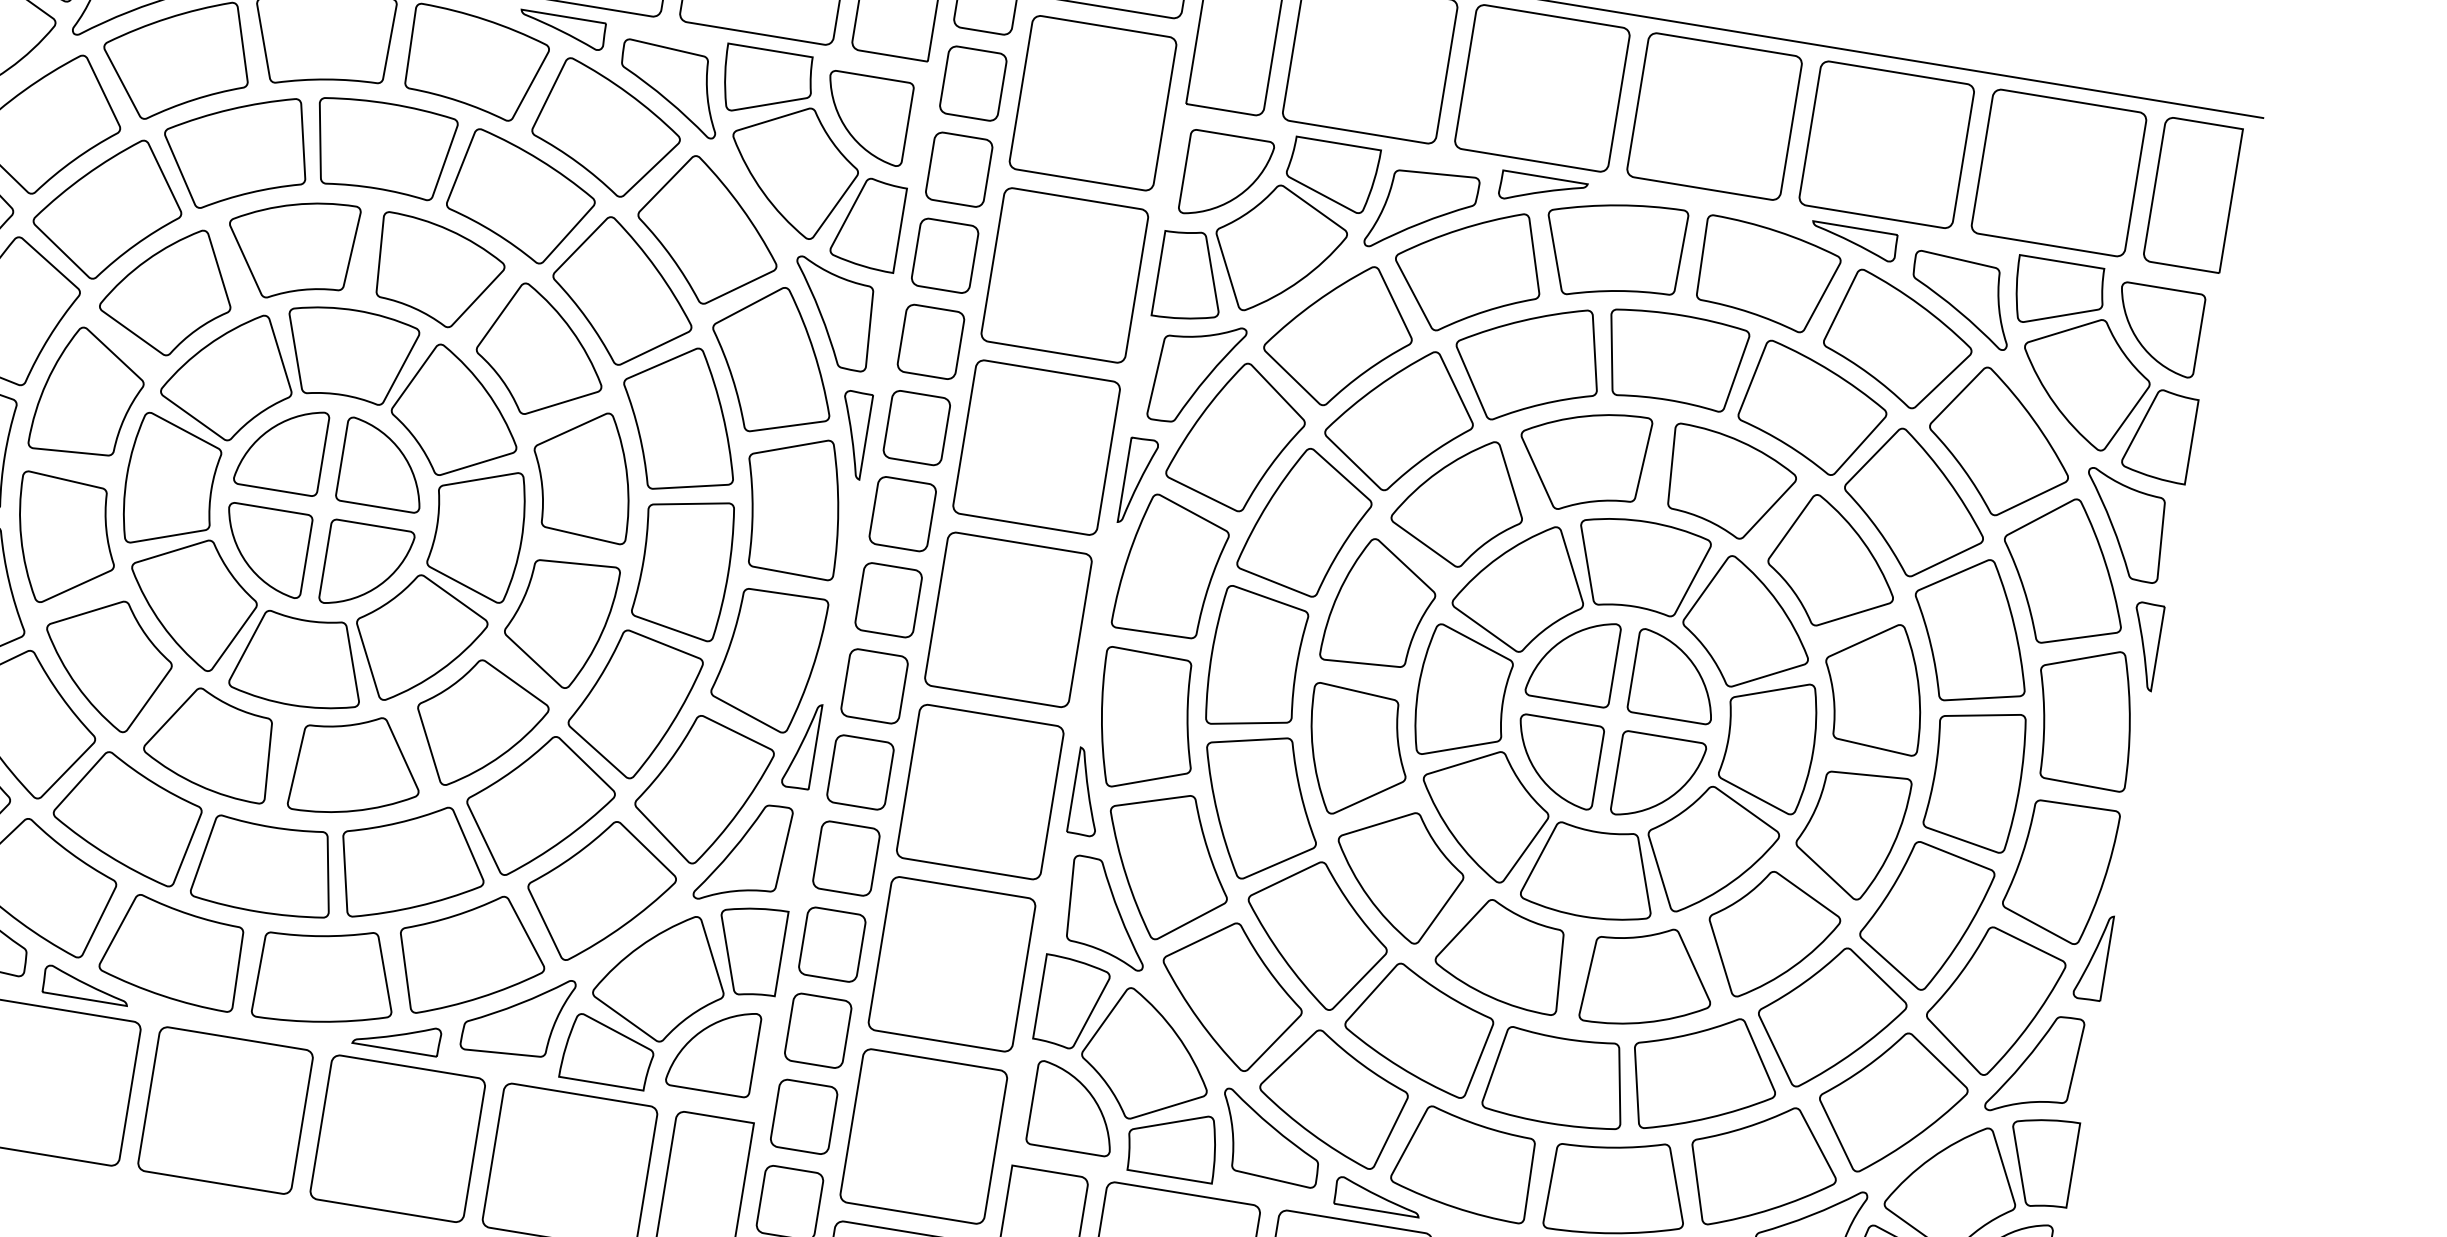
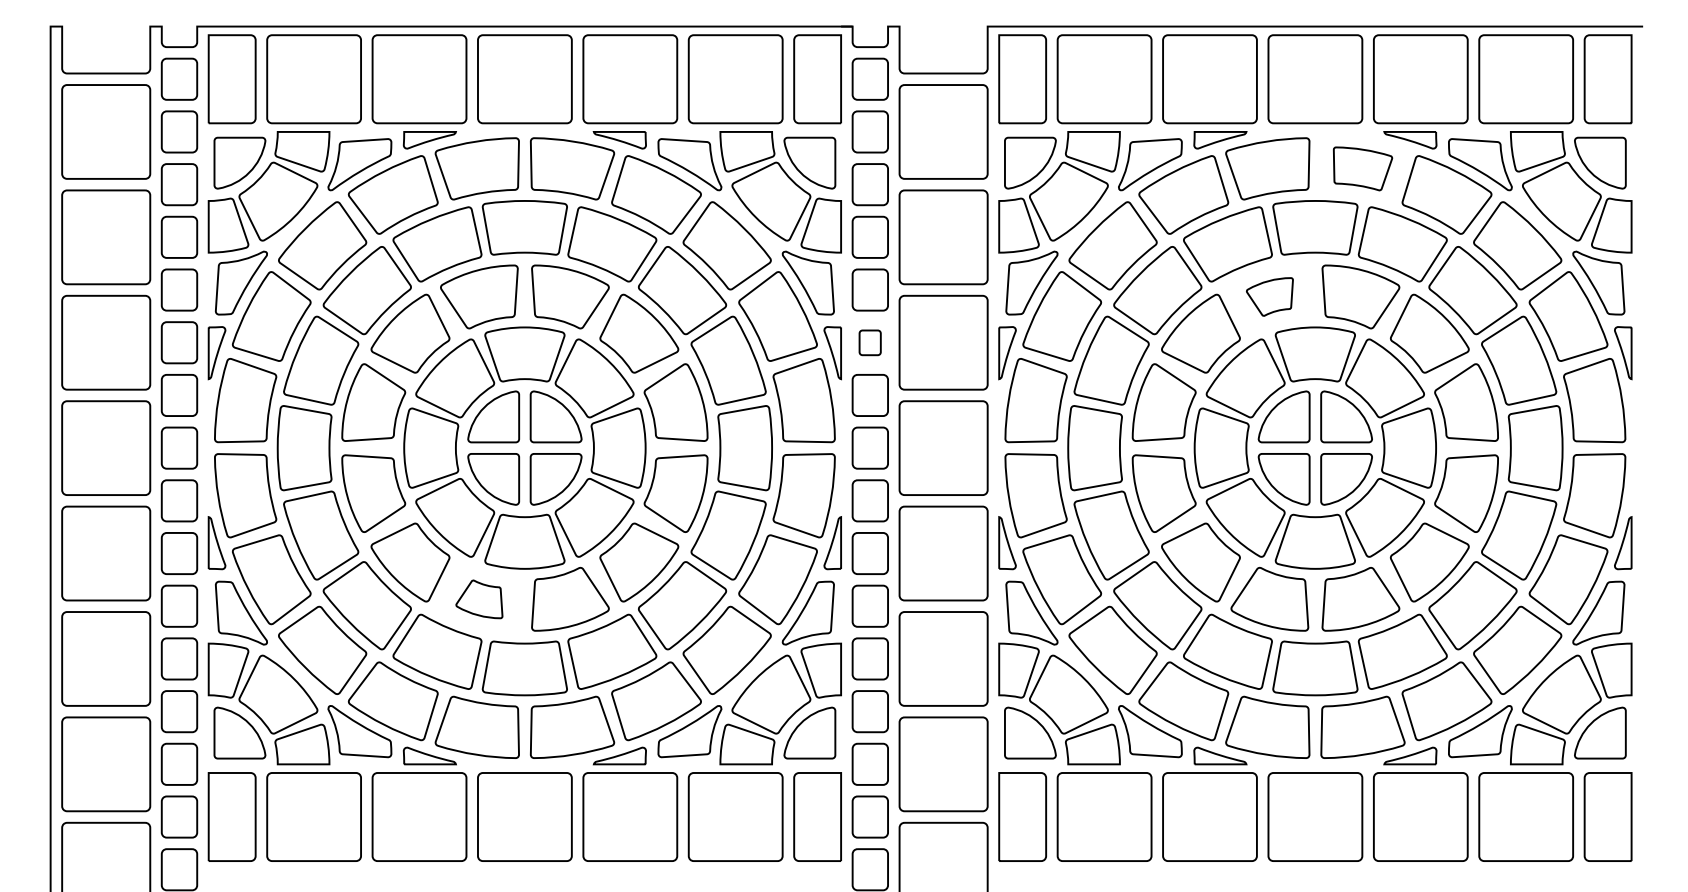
part: (1767, 275) -> (1362, 168), size x0.7
part: (915, 427) -> (869, 342), size x0.6
part: (1581, 459) -> (1269, 296), size x0.6
part: (209, 742) -> (479, 599), size x0.6

